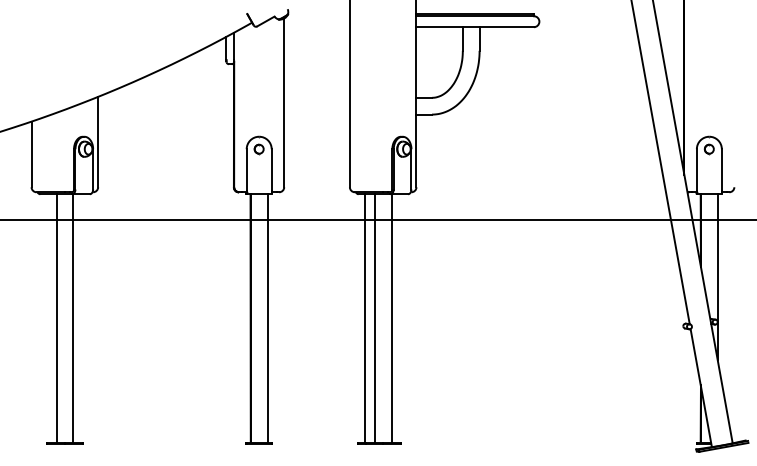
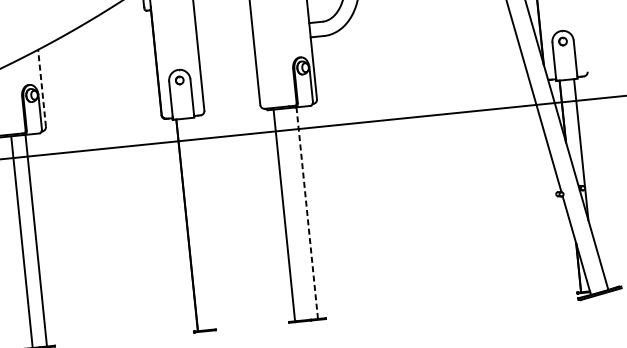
line: (98, 141) -> (42, 87), solid -> dashed
line: (267, 318) -> (201, 223), removed
line: (374, 318) -> (292, 214), removed
line: (391, 318) -> (307, 213), solid -> dashed

